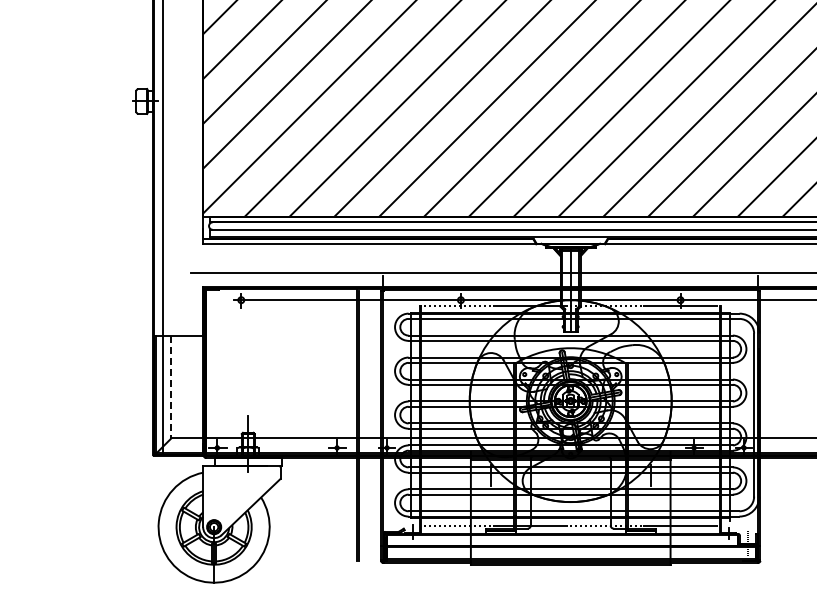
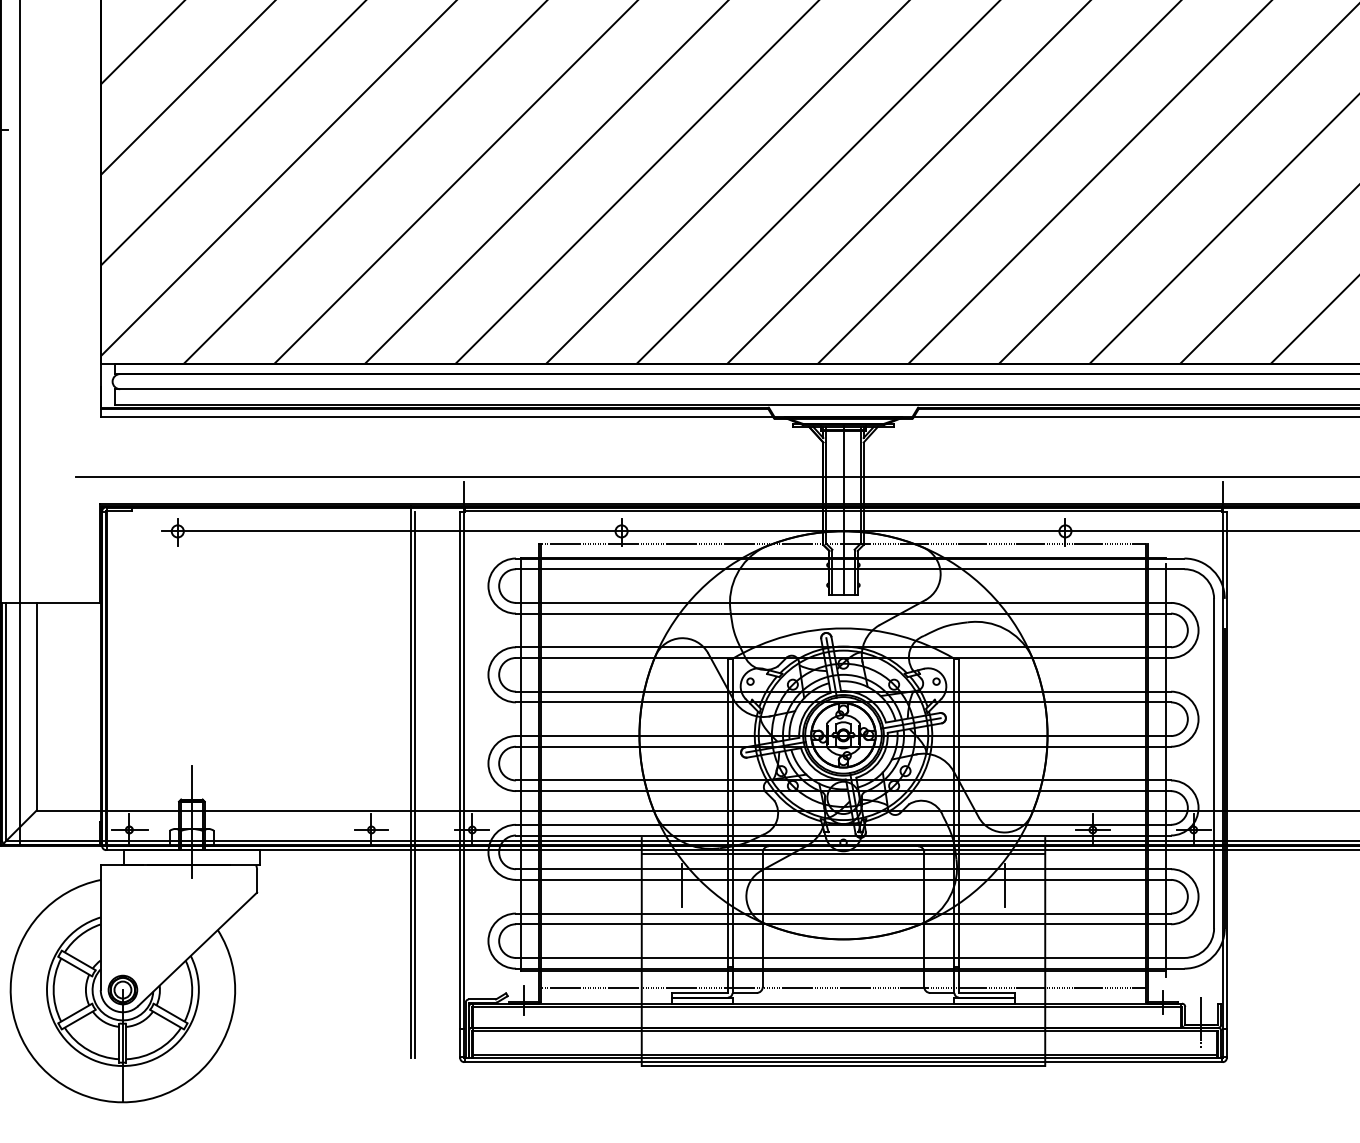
line: (171, 387) -> (36, 707), dashed -> solid

